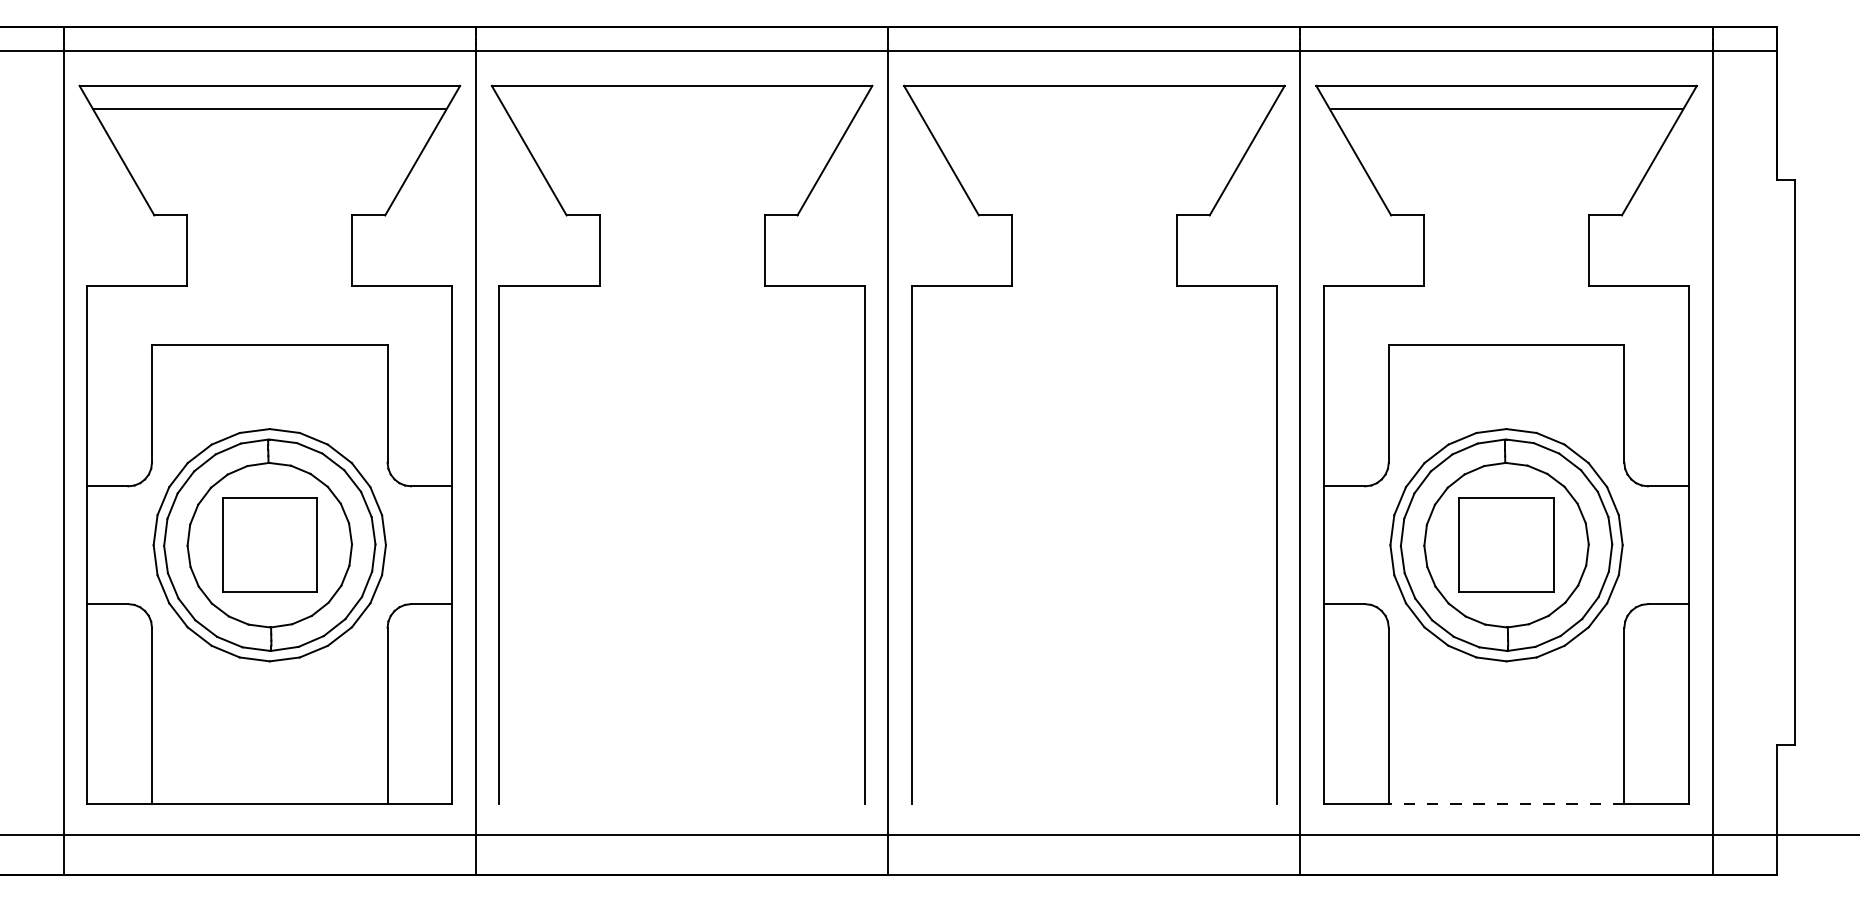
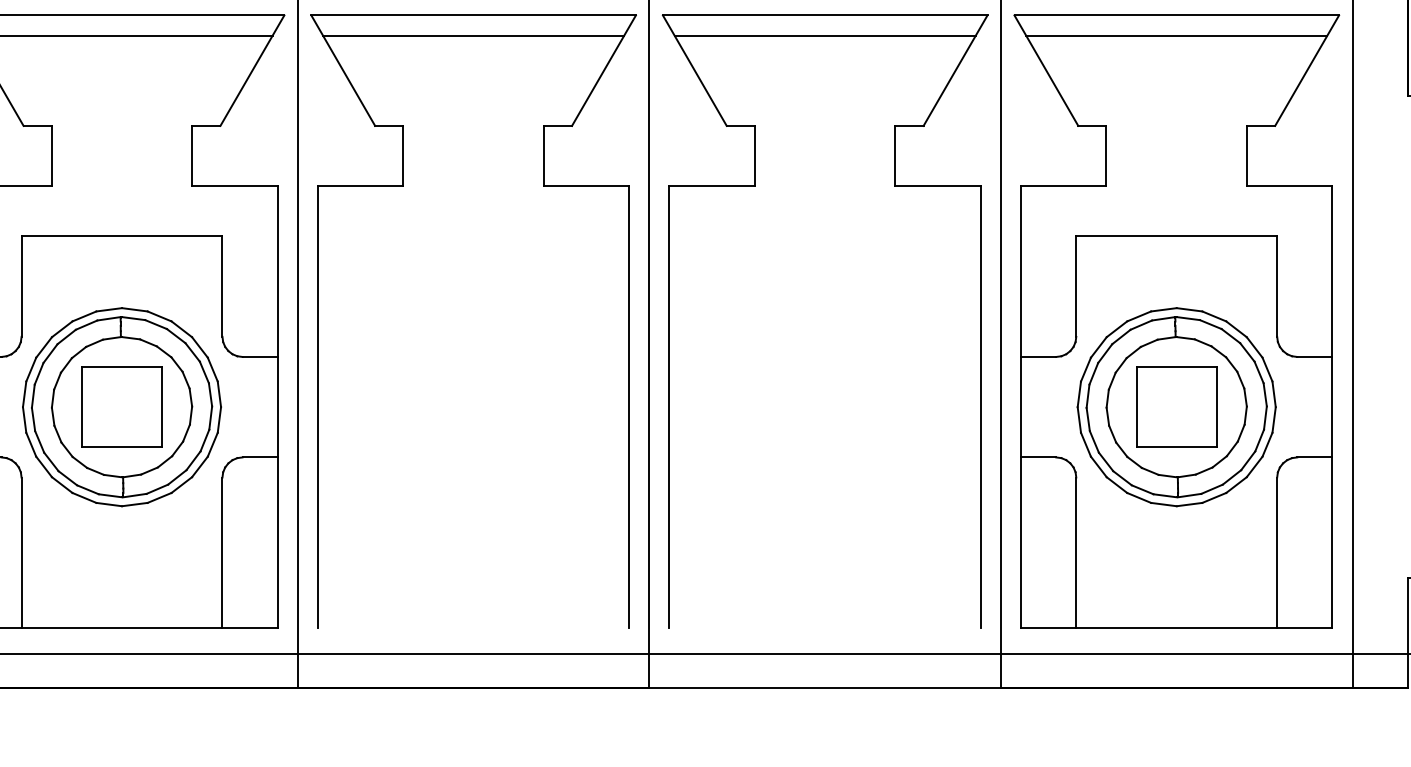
line: (681, 109) -> (473, 35), added
line: (1094, 109) -> (825, 35), added
line: (1506, 804) -> (1176, 628), dashed -> solid

